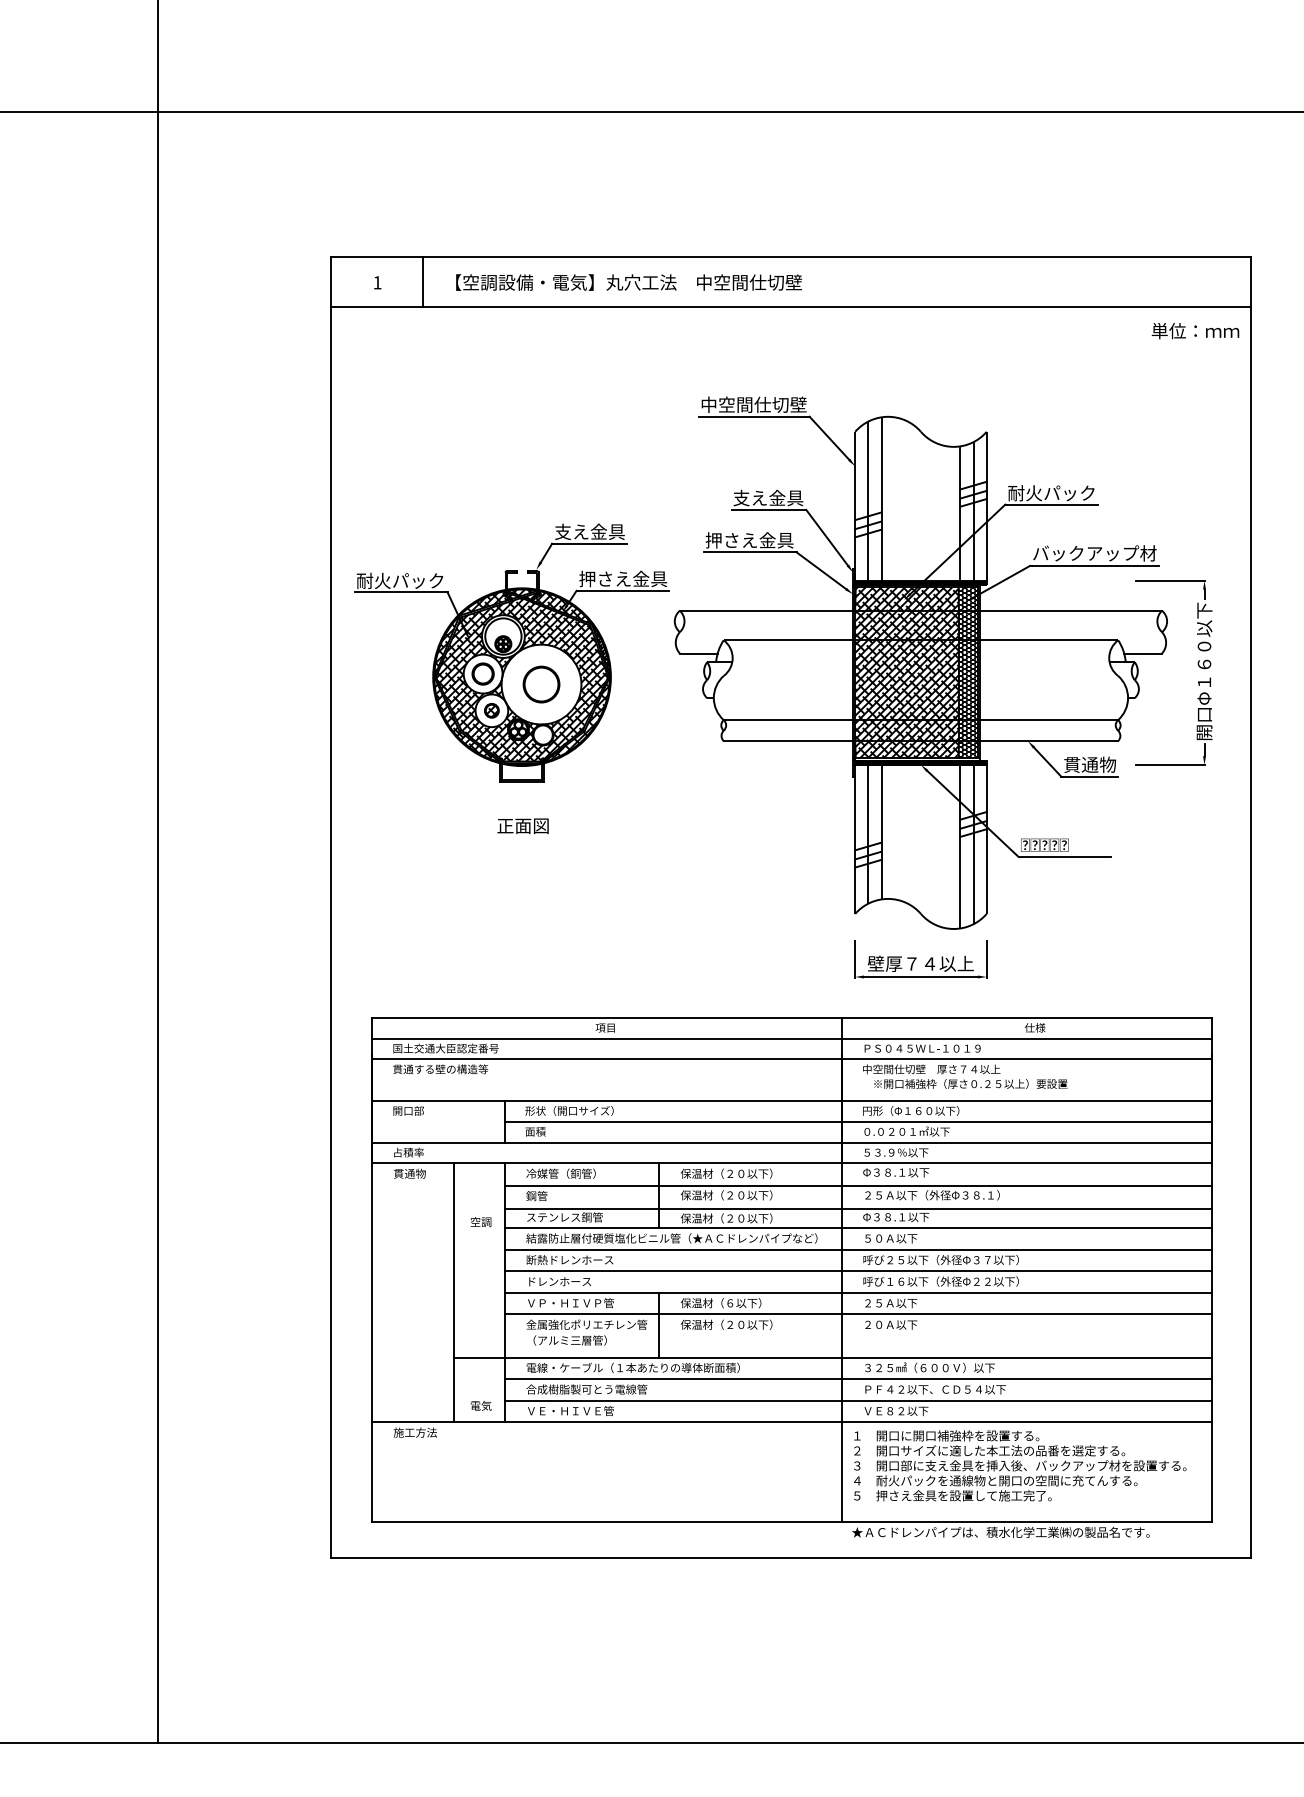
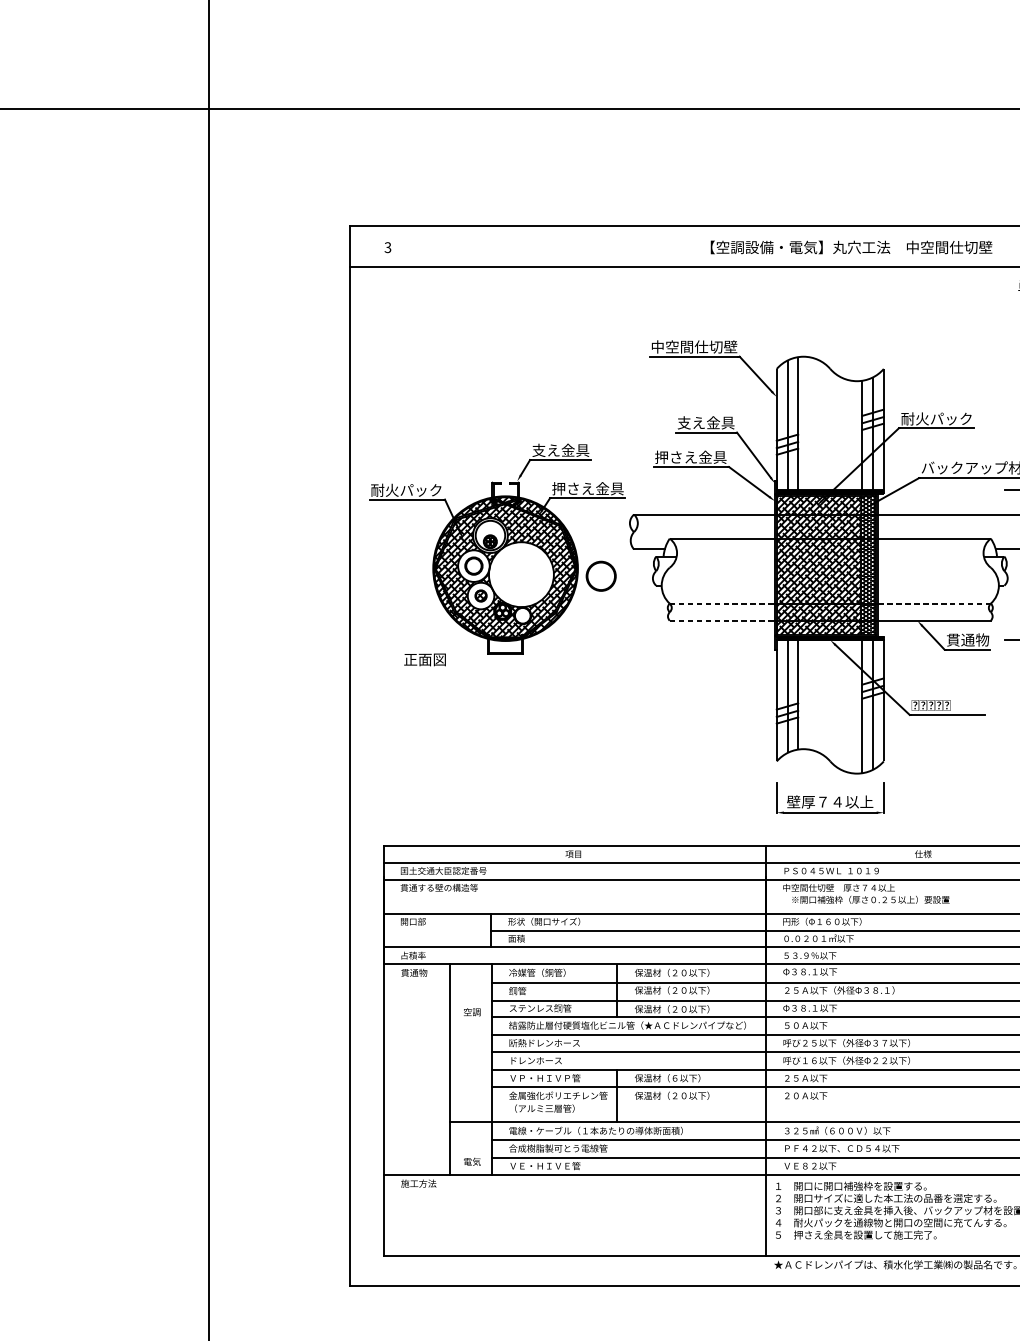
line: (423, 281) -> (425, 246), removed
text: (377, 282) -> (387, 247), 1 -> 3
text: (628, 282) -> (851, 247), moved
part: (541, 684) -> (601, 576), moved
line: (788, 720) -> (722, 603), solid -> dashed
line: (1049, 720) -> (934, 603), solid -> dashed
line: (788, 741) -> (722, 621), solid -> dashed
text: (522, 826) -> (424, 660), moved

